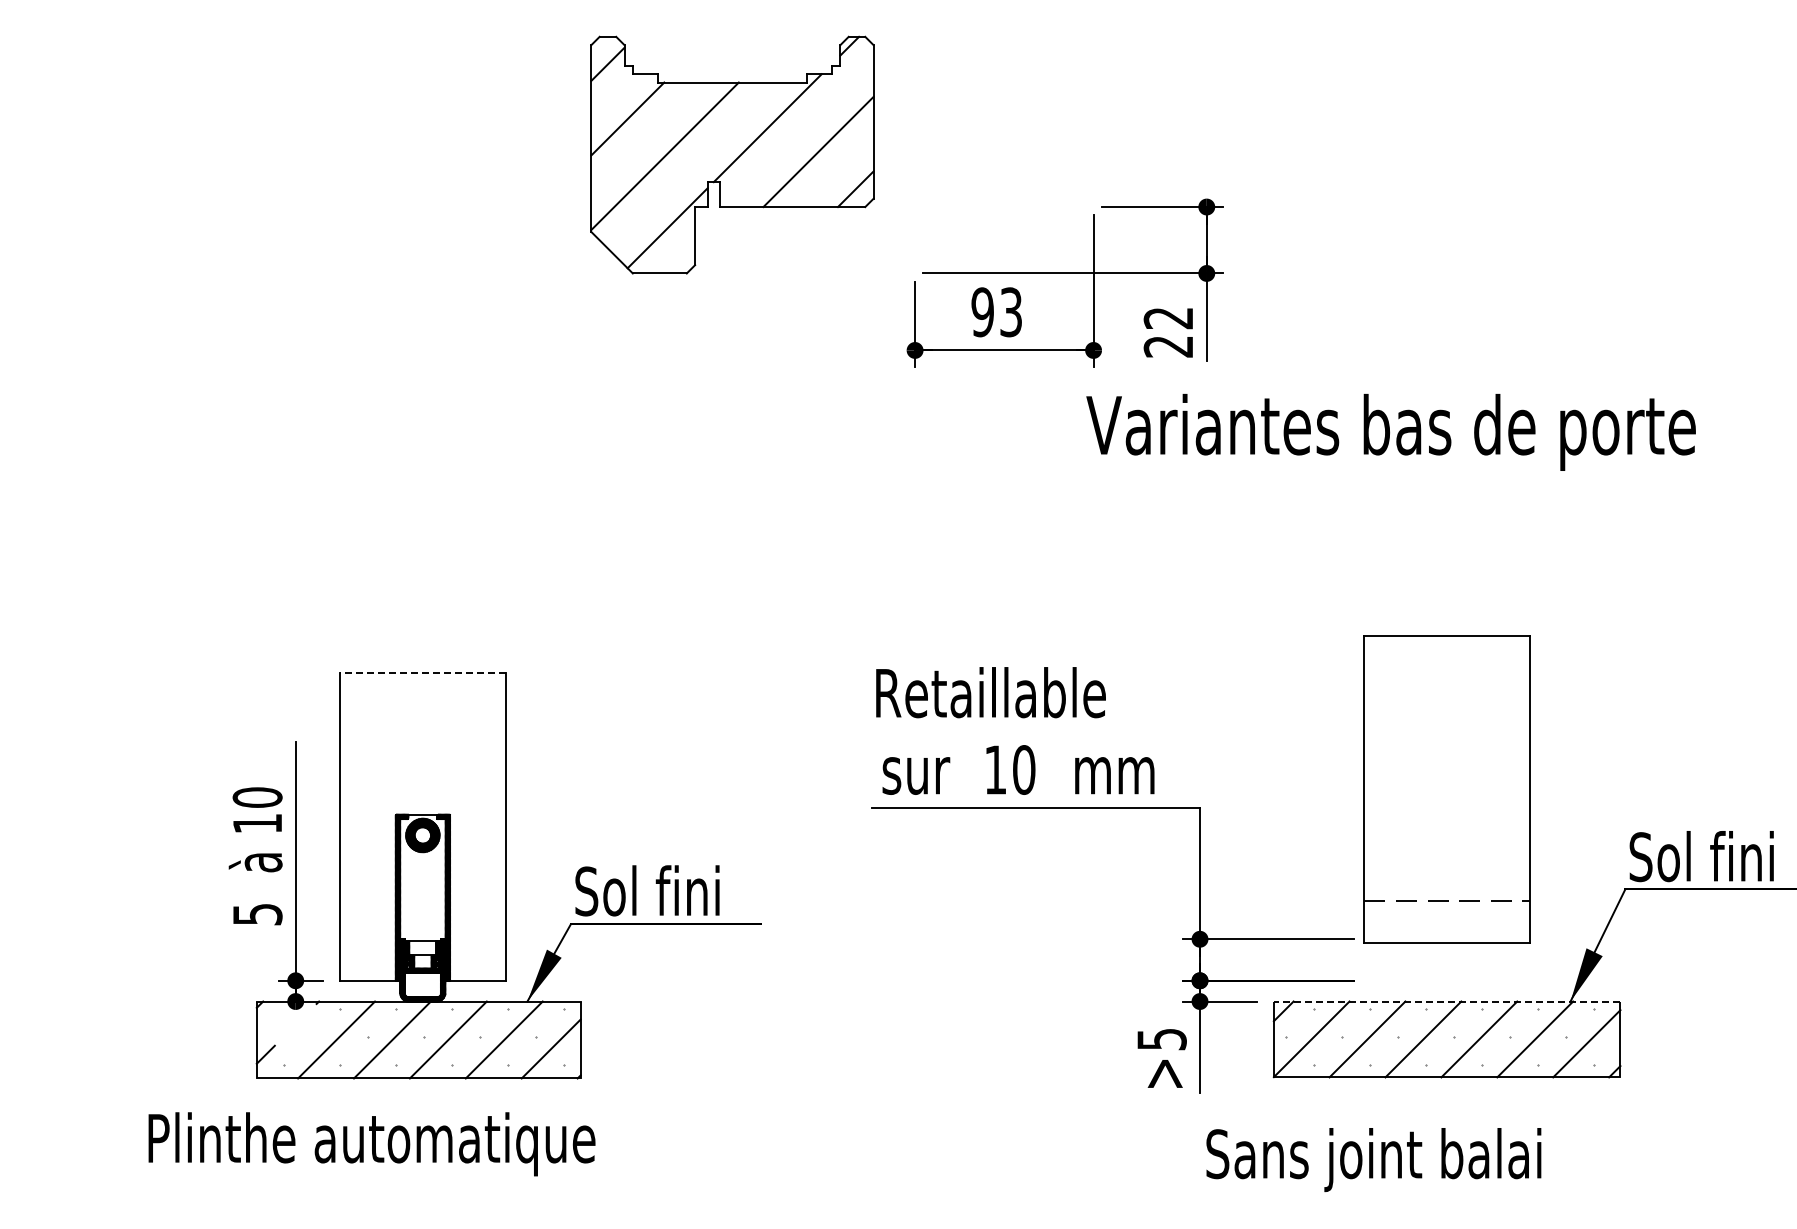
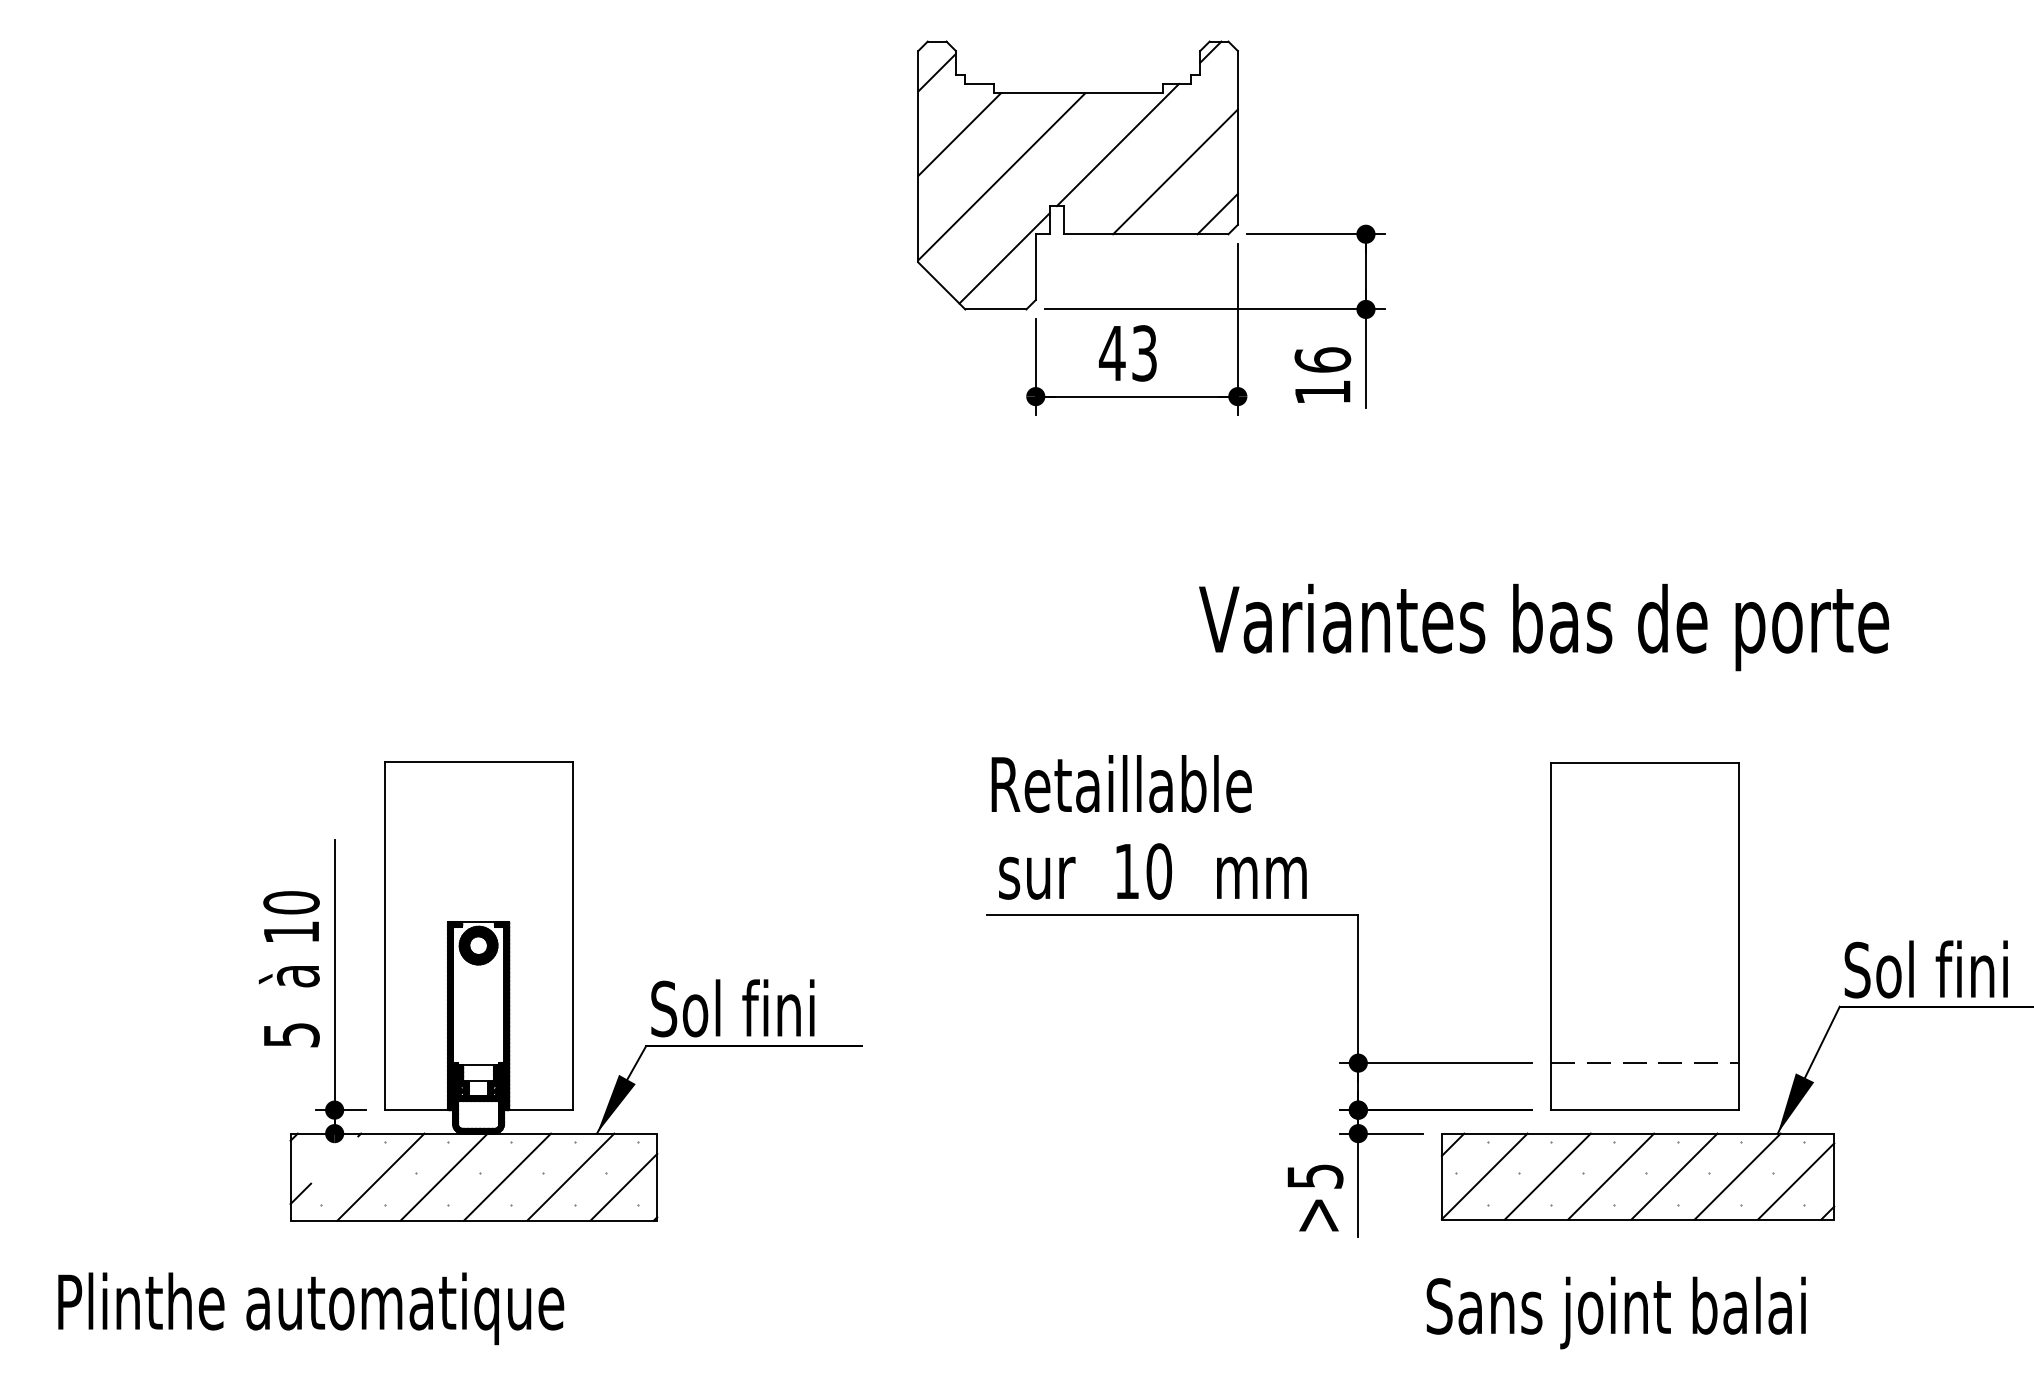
part: (732, 154) -> (1078, 174), moved
text: (982, 312) -> (1112, 353), 93 -> 43
text: (1168, 331) -> (1322, 375), 22 -> 16
text: (1390, 432) -> (1543, 627), moved
line: (422, 673) -> (478, 762), dashed -> solid
part: (1446, 789) -> (1644, 936), moved
line: (1446, 1001) -> (1637, 1133), dashed -> solid
text: (371, 1144) -> (310, 1309), moved
text: (1373, 1160) -> (1615, 1313), moved

